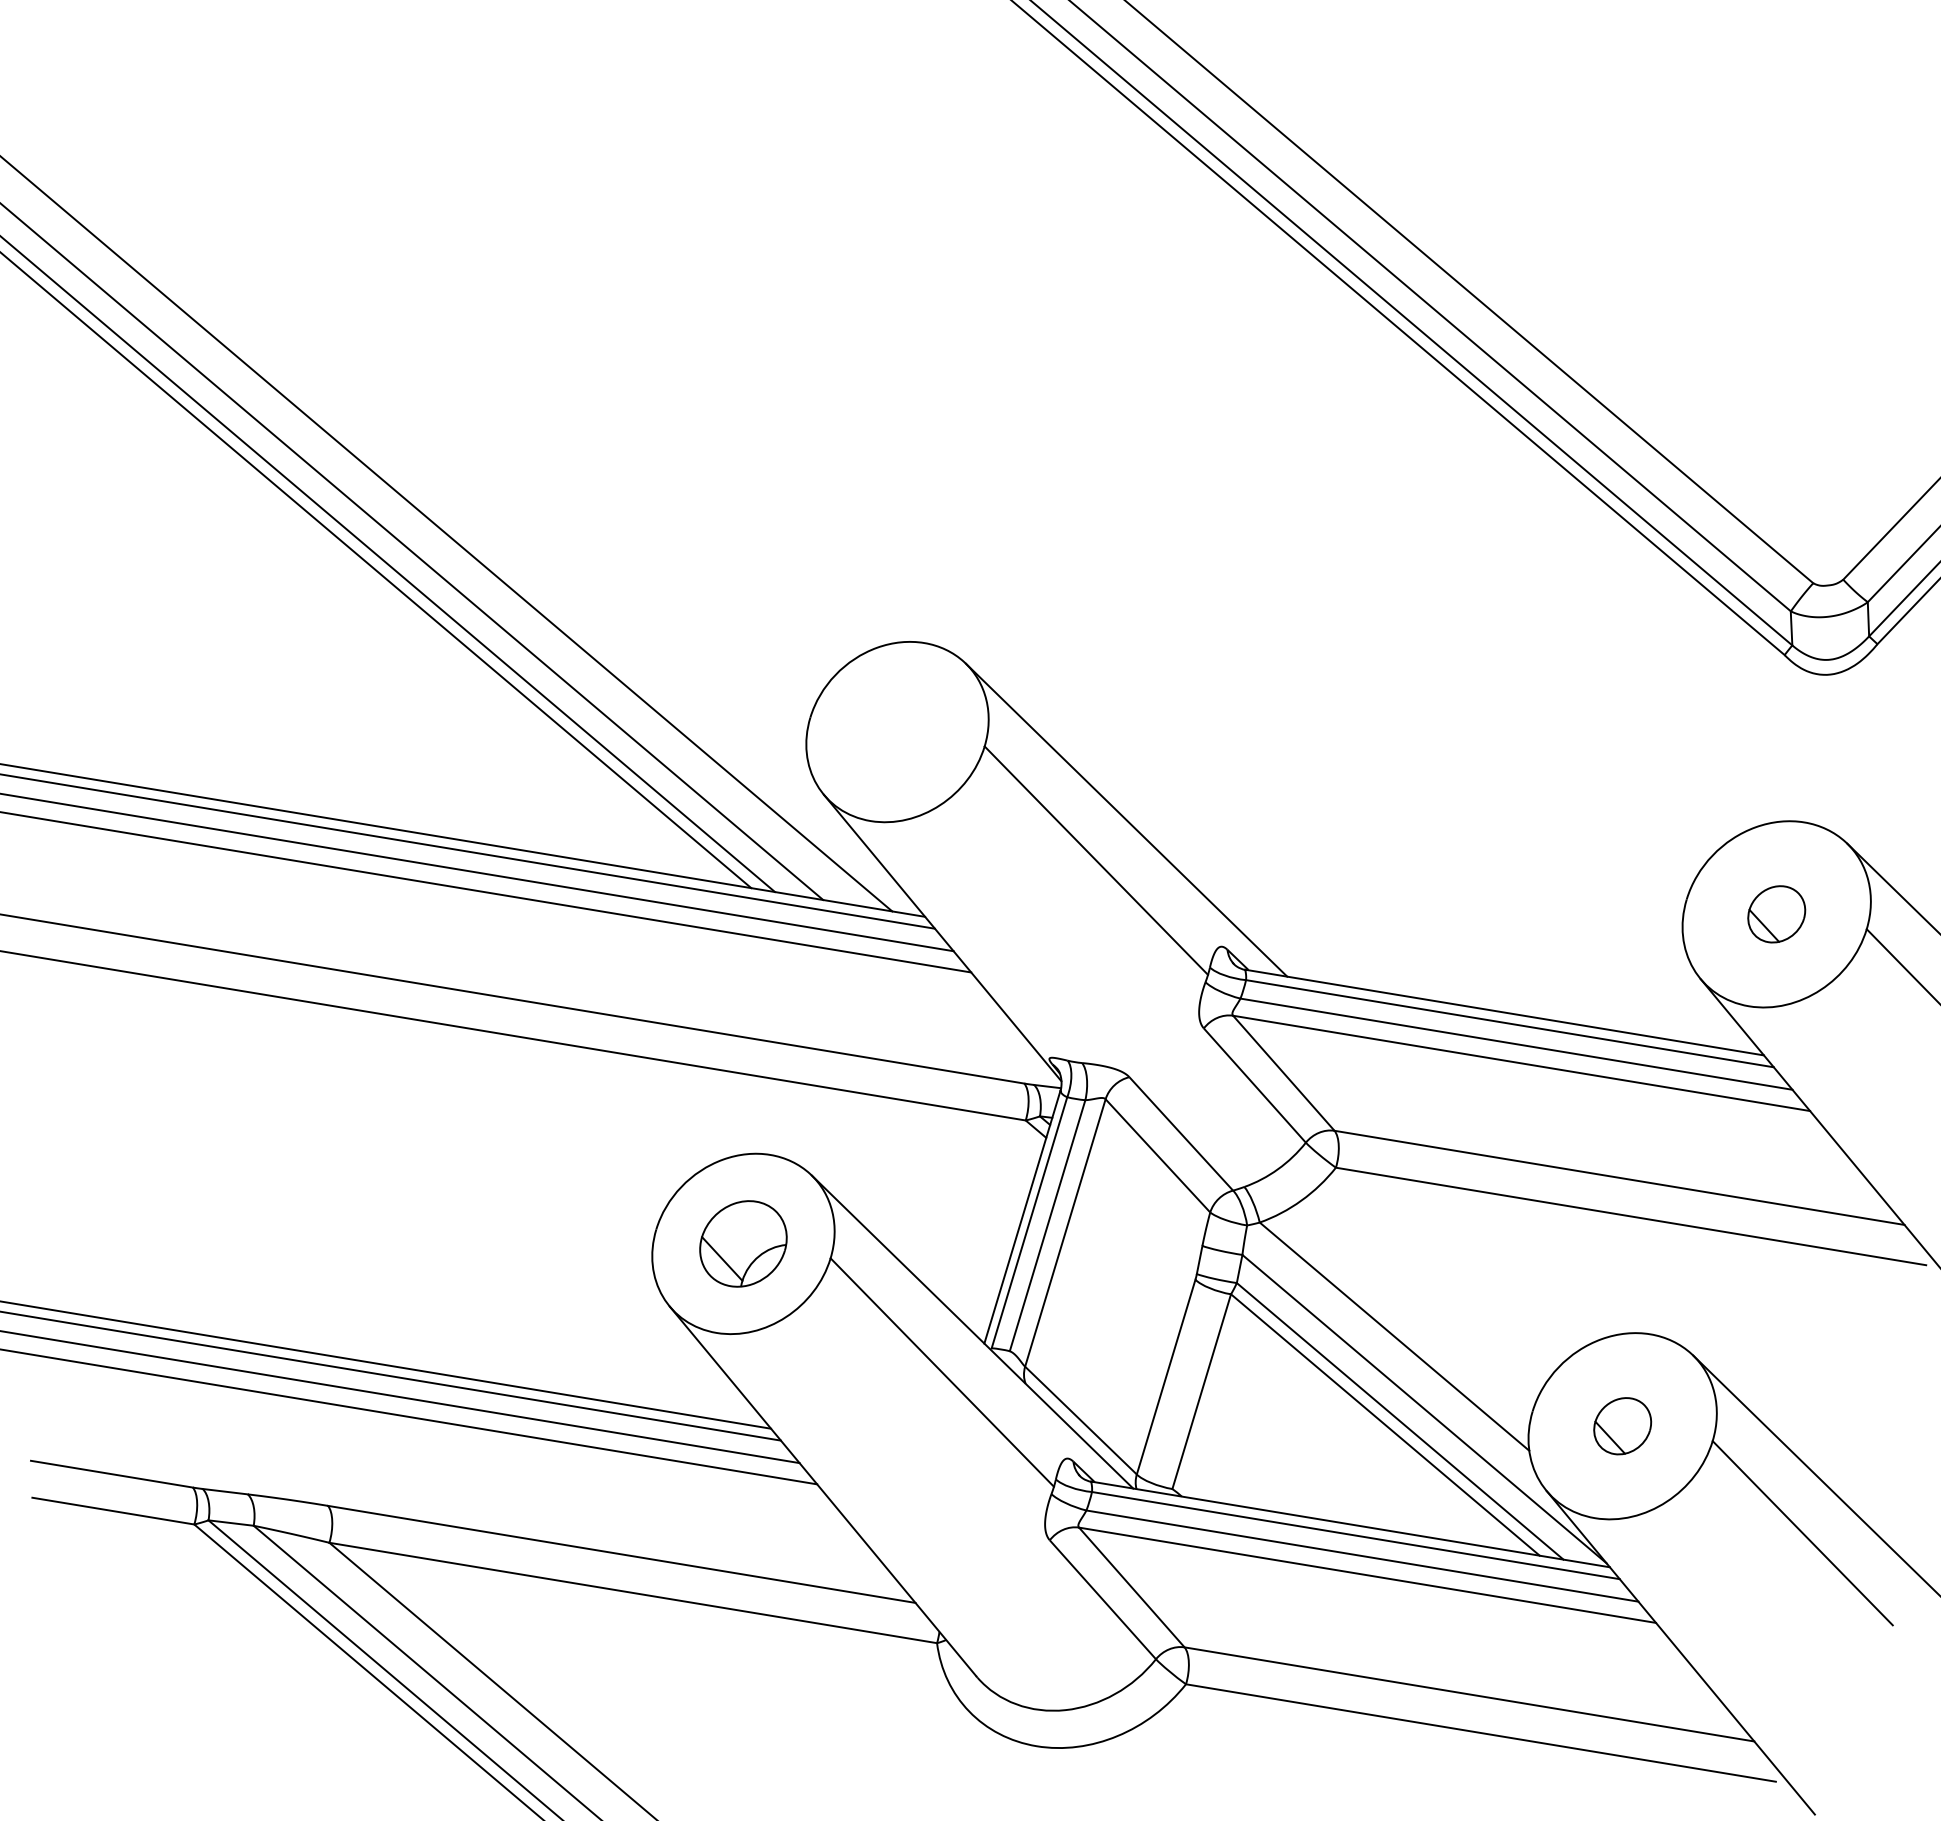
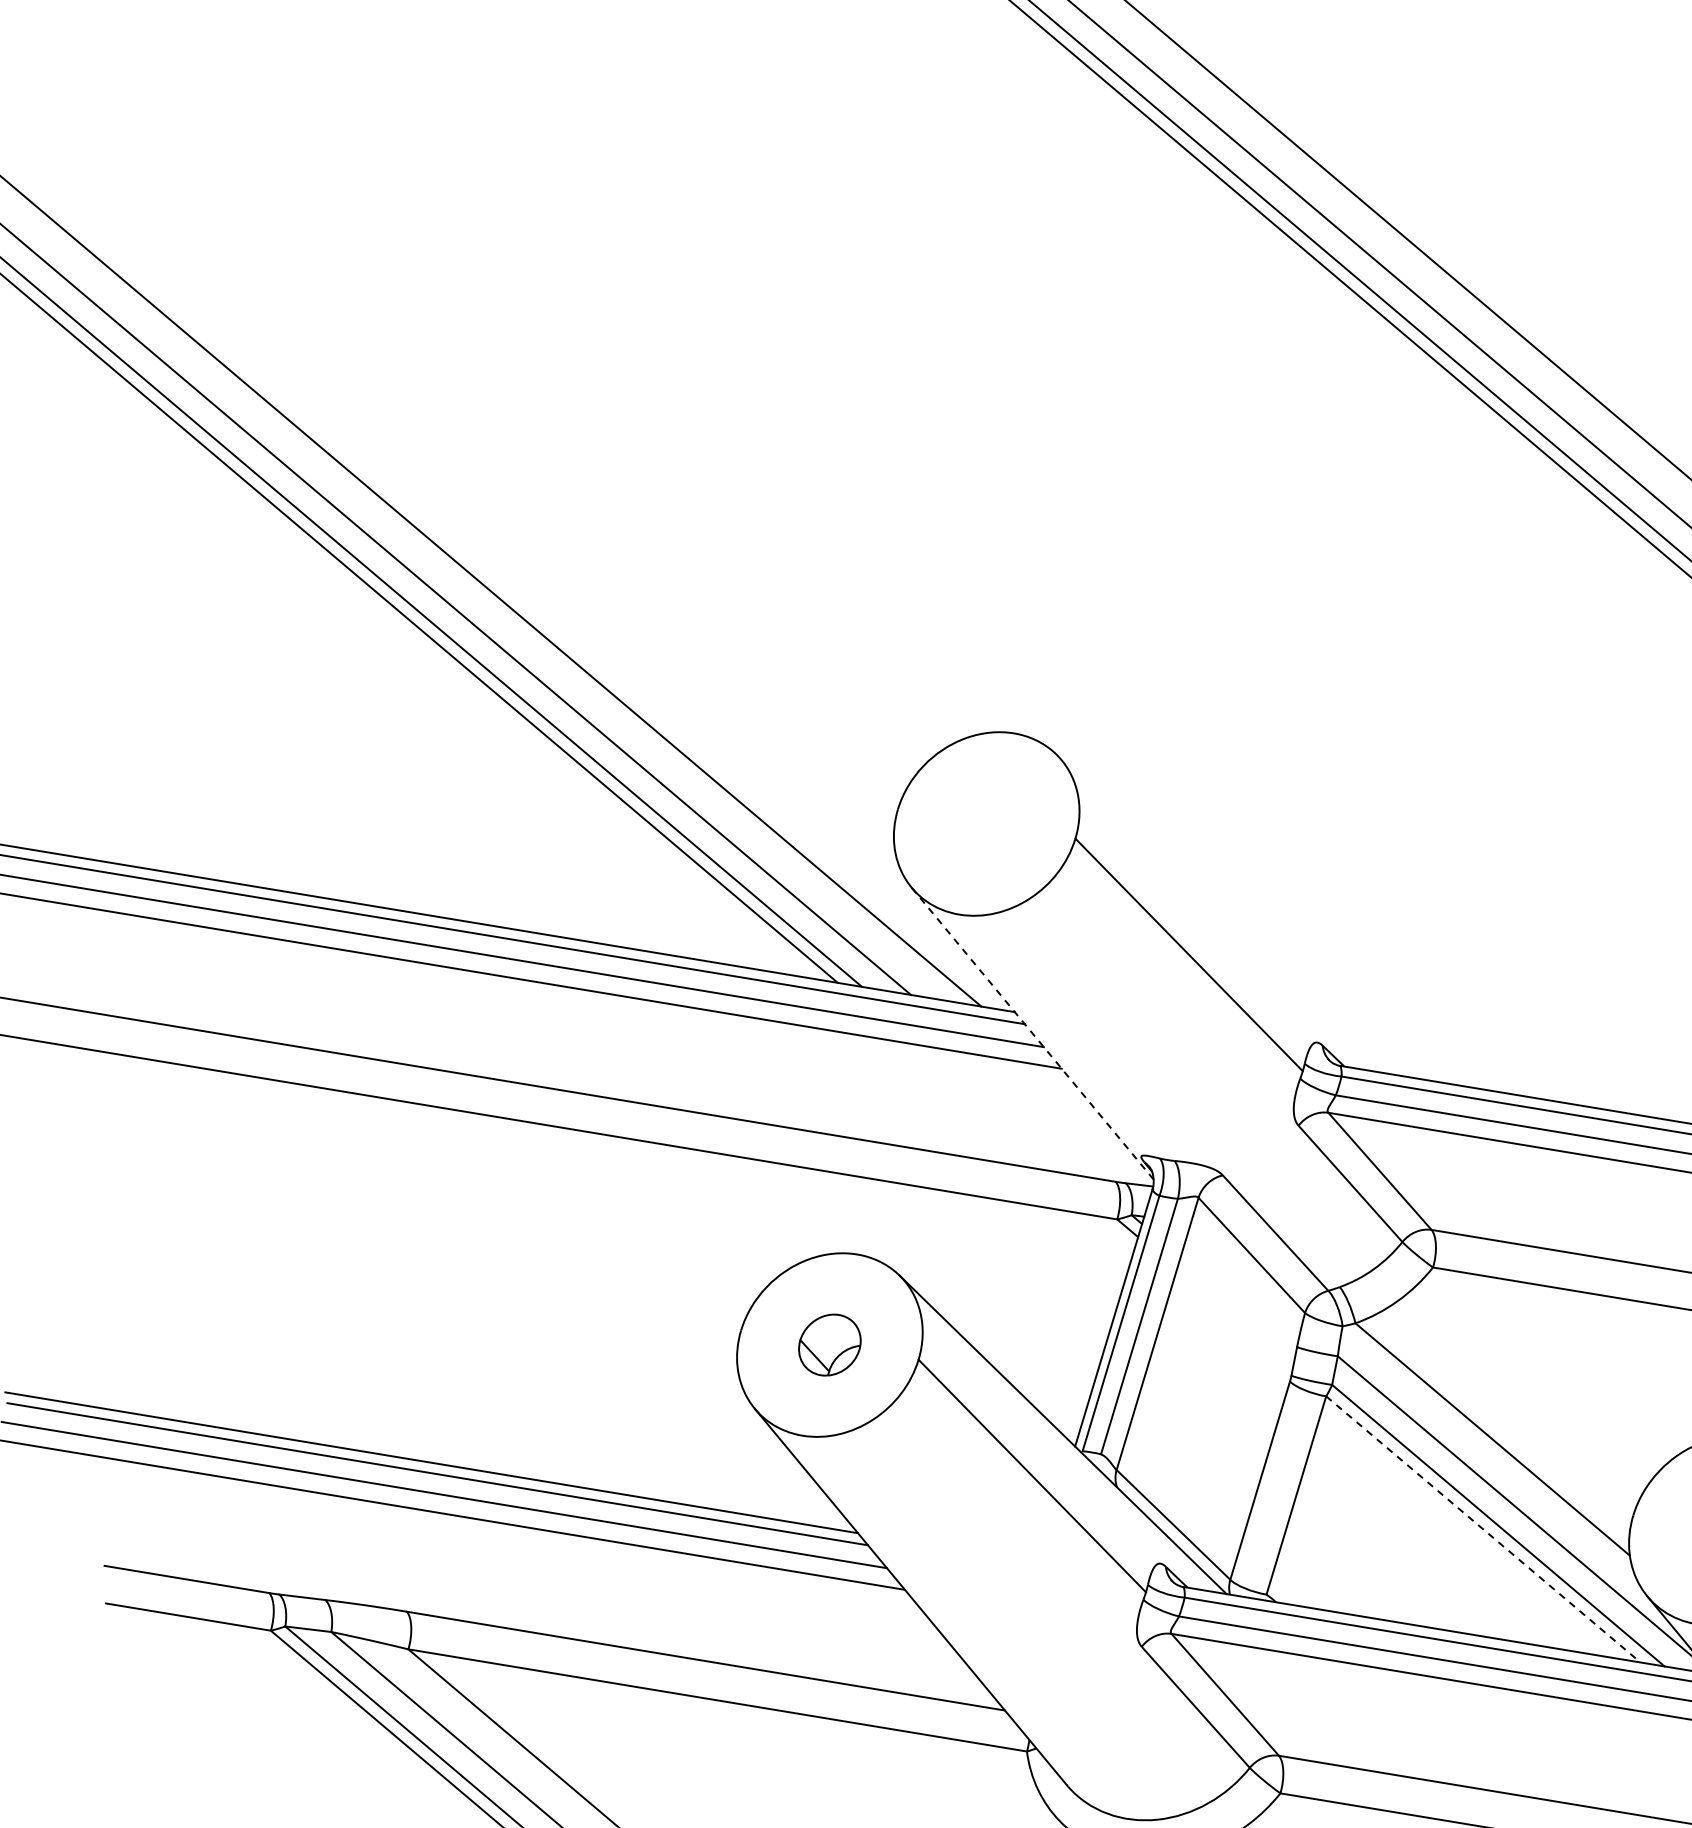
line: (1126, 819) -> (1219, 913), removed
line: (942, 938) -> (1032, 1034), solid -> dashed
part: (743, 1243) -> (829, 1344), size x0.7
line: (1385, 1425) -> (1483, 1529), solid -> dashed

